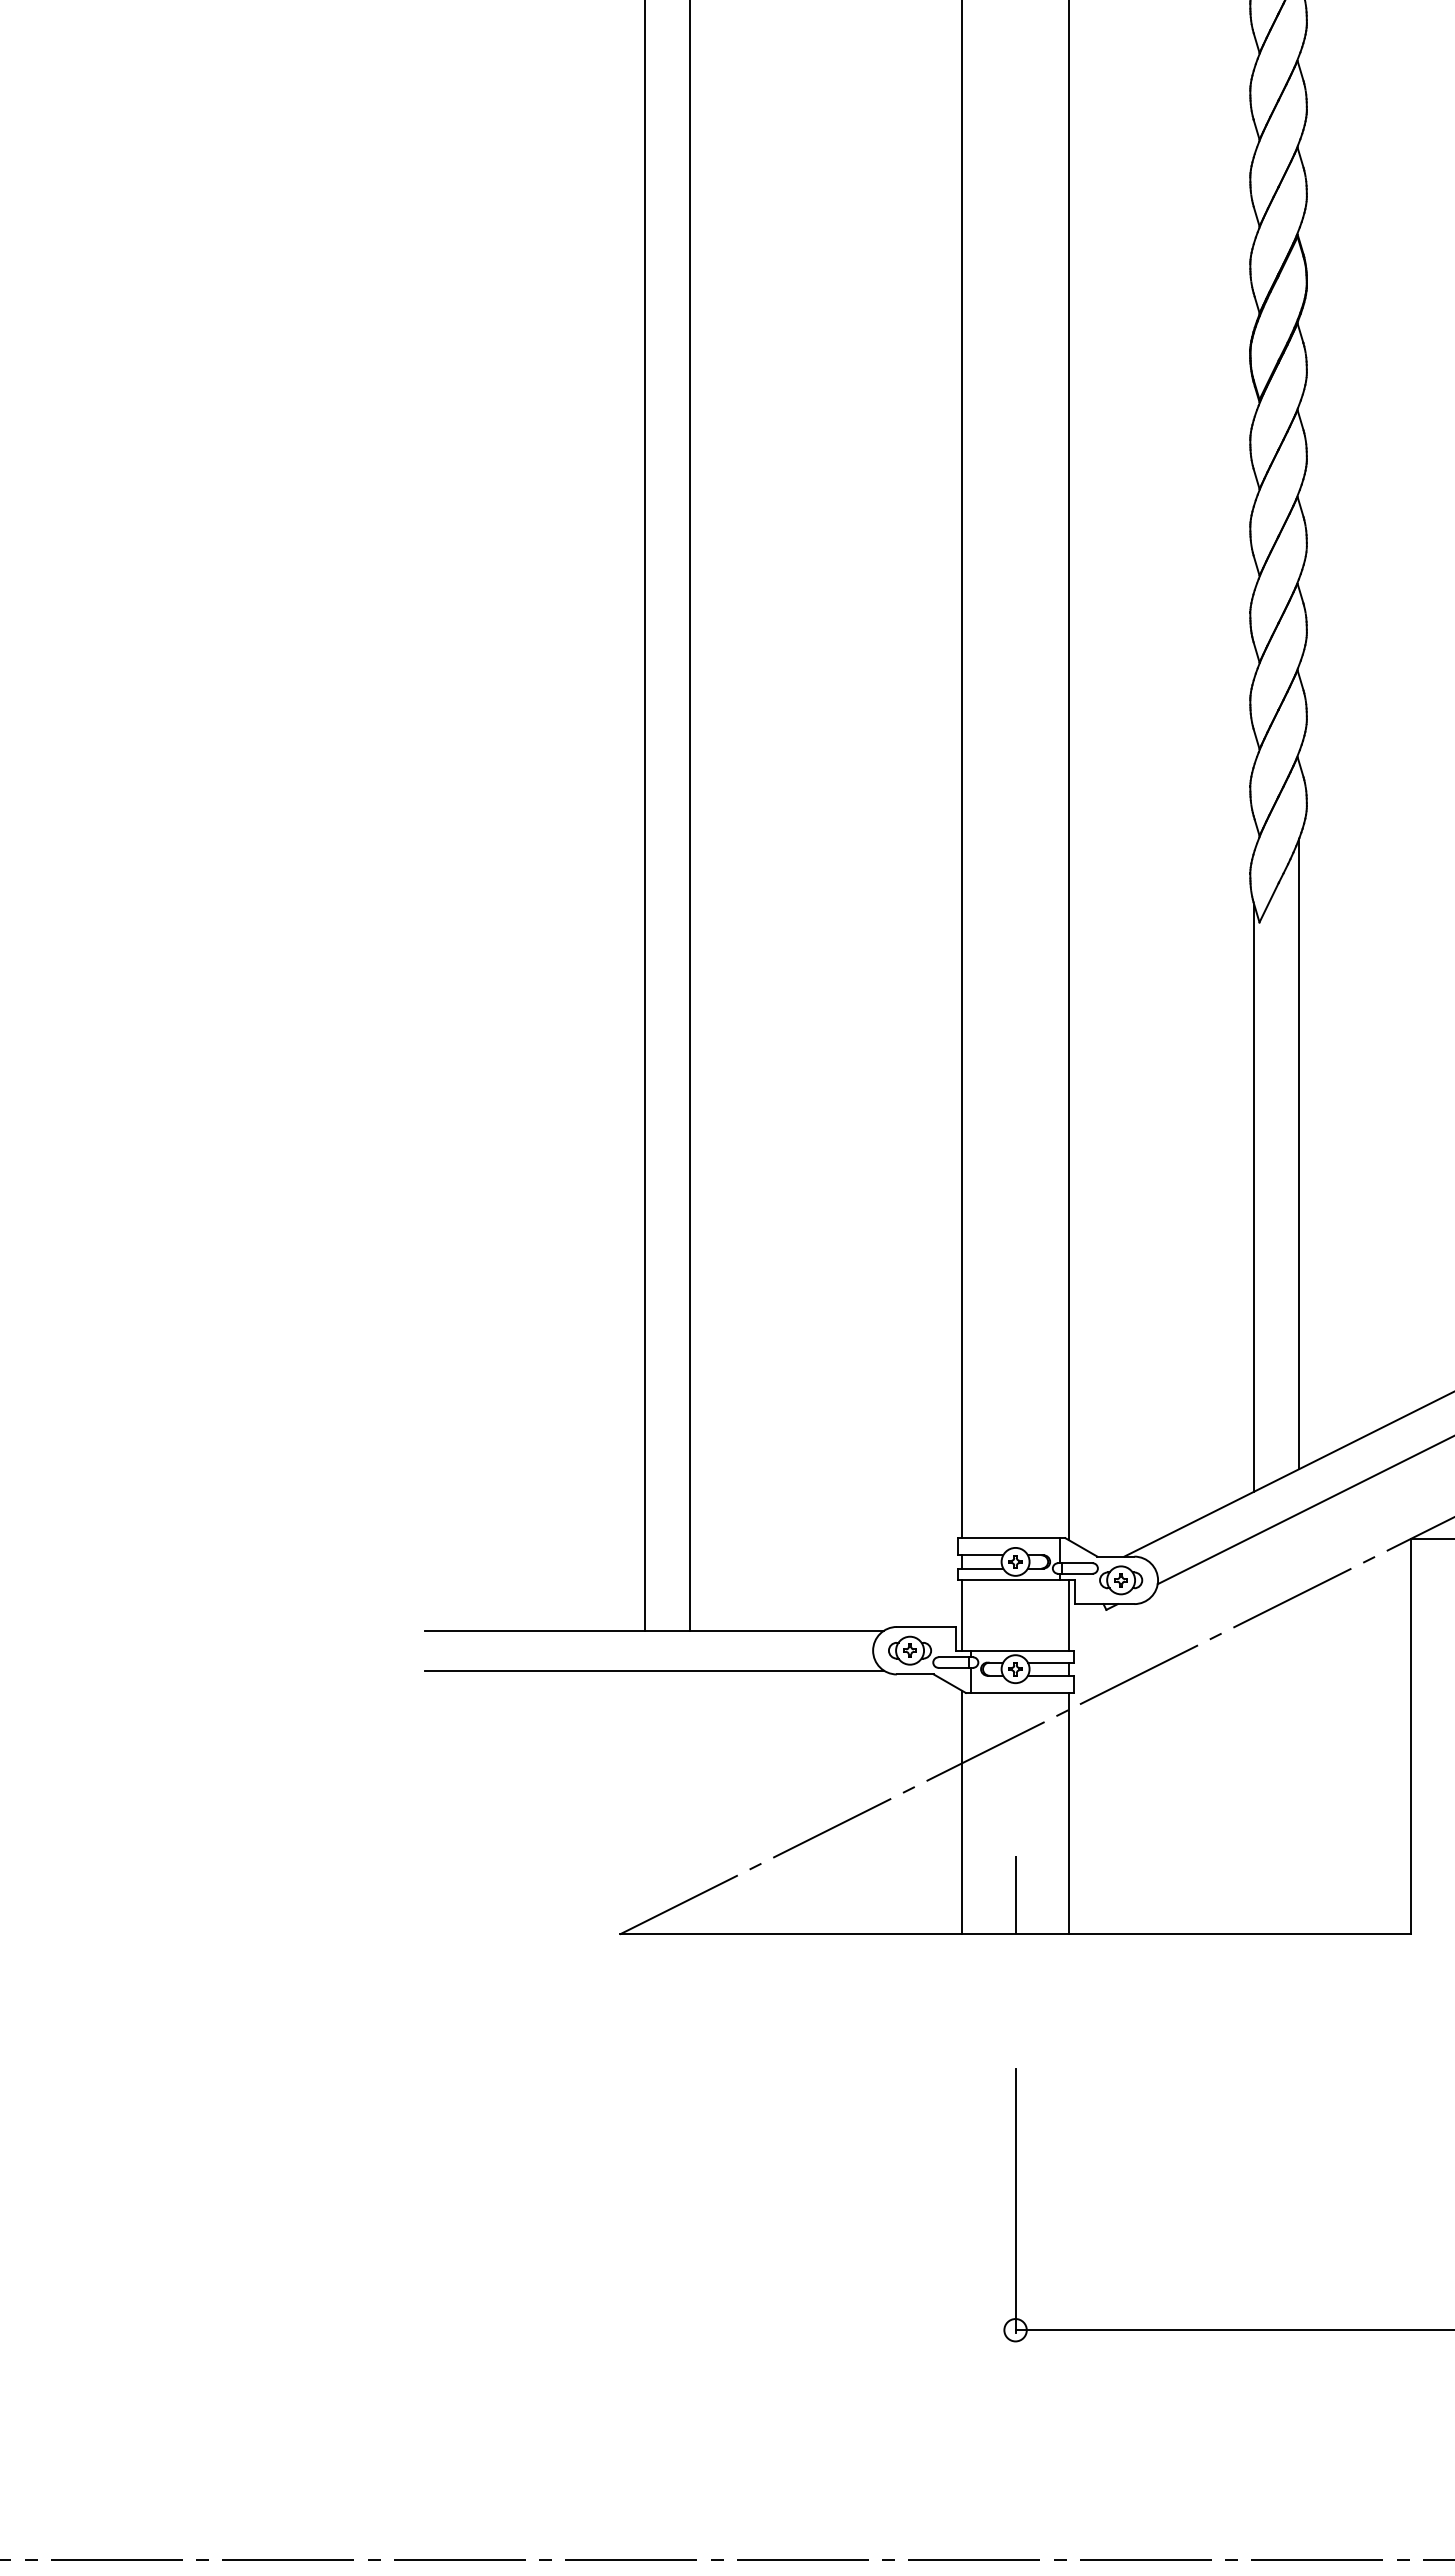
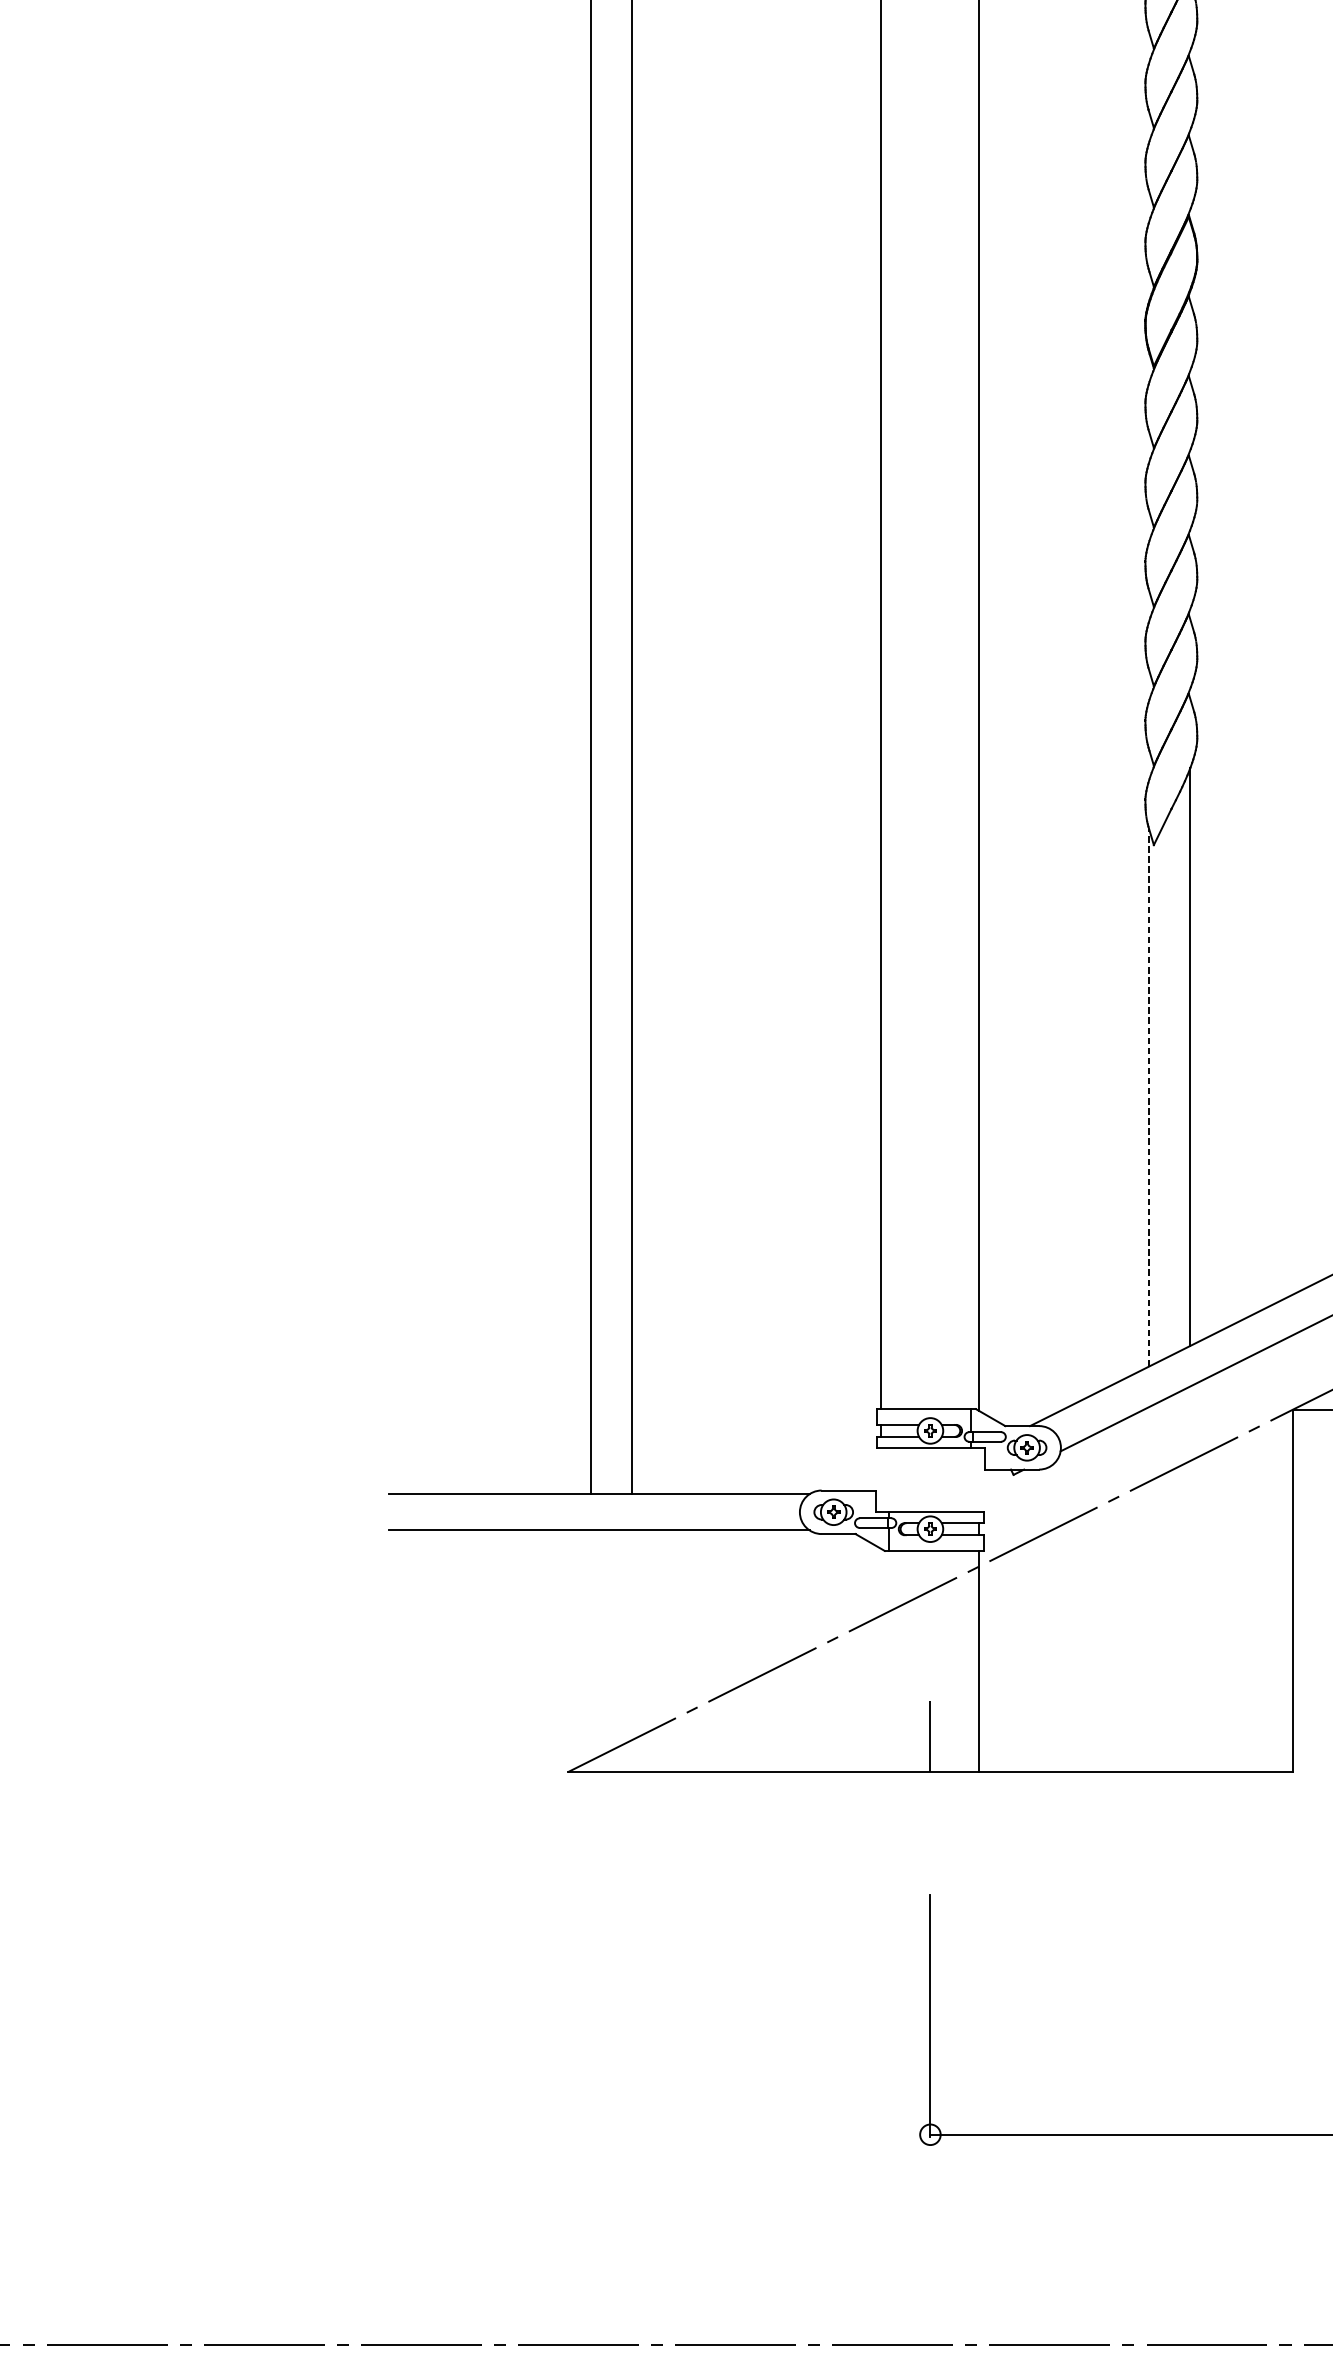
line: (1254, 1197) -> (1149, 1097), solid -> dashed
line: (962, 1615) -> (881, 1480), removed
line: (1069, 1615) -> (979, 1480), removed
line: (962, 1812) -> (881, 1660), removed

